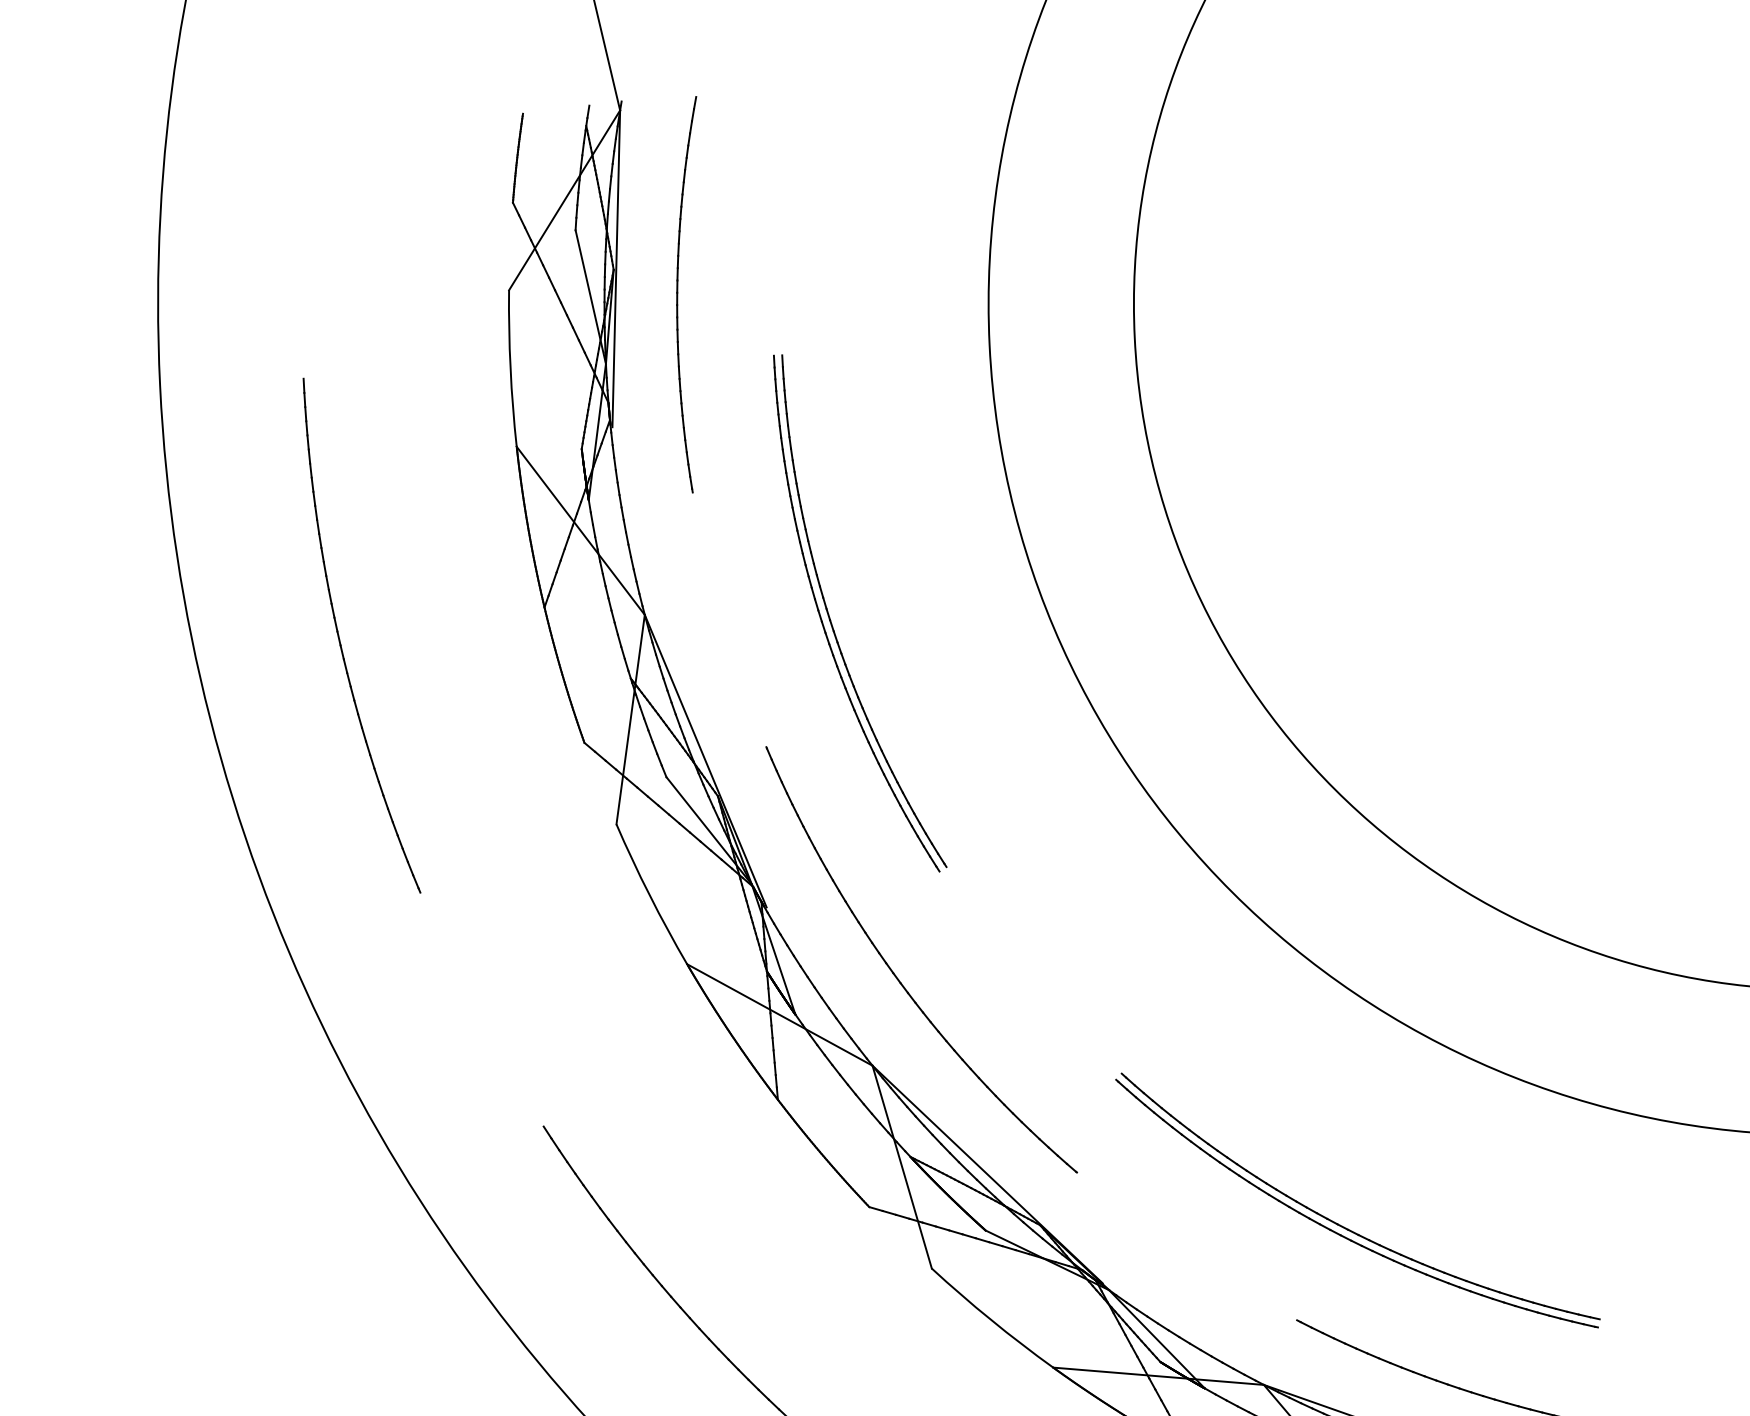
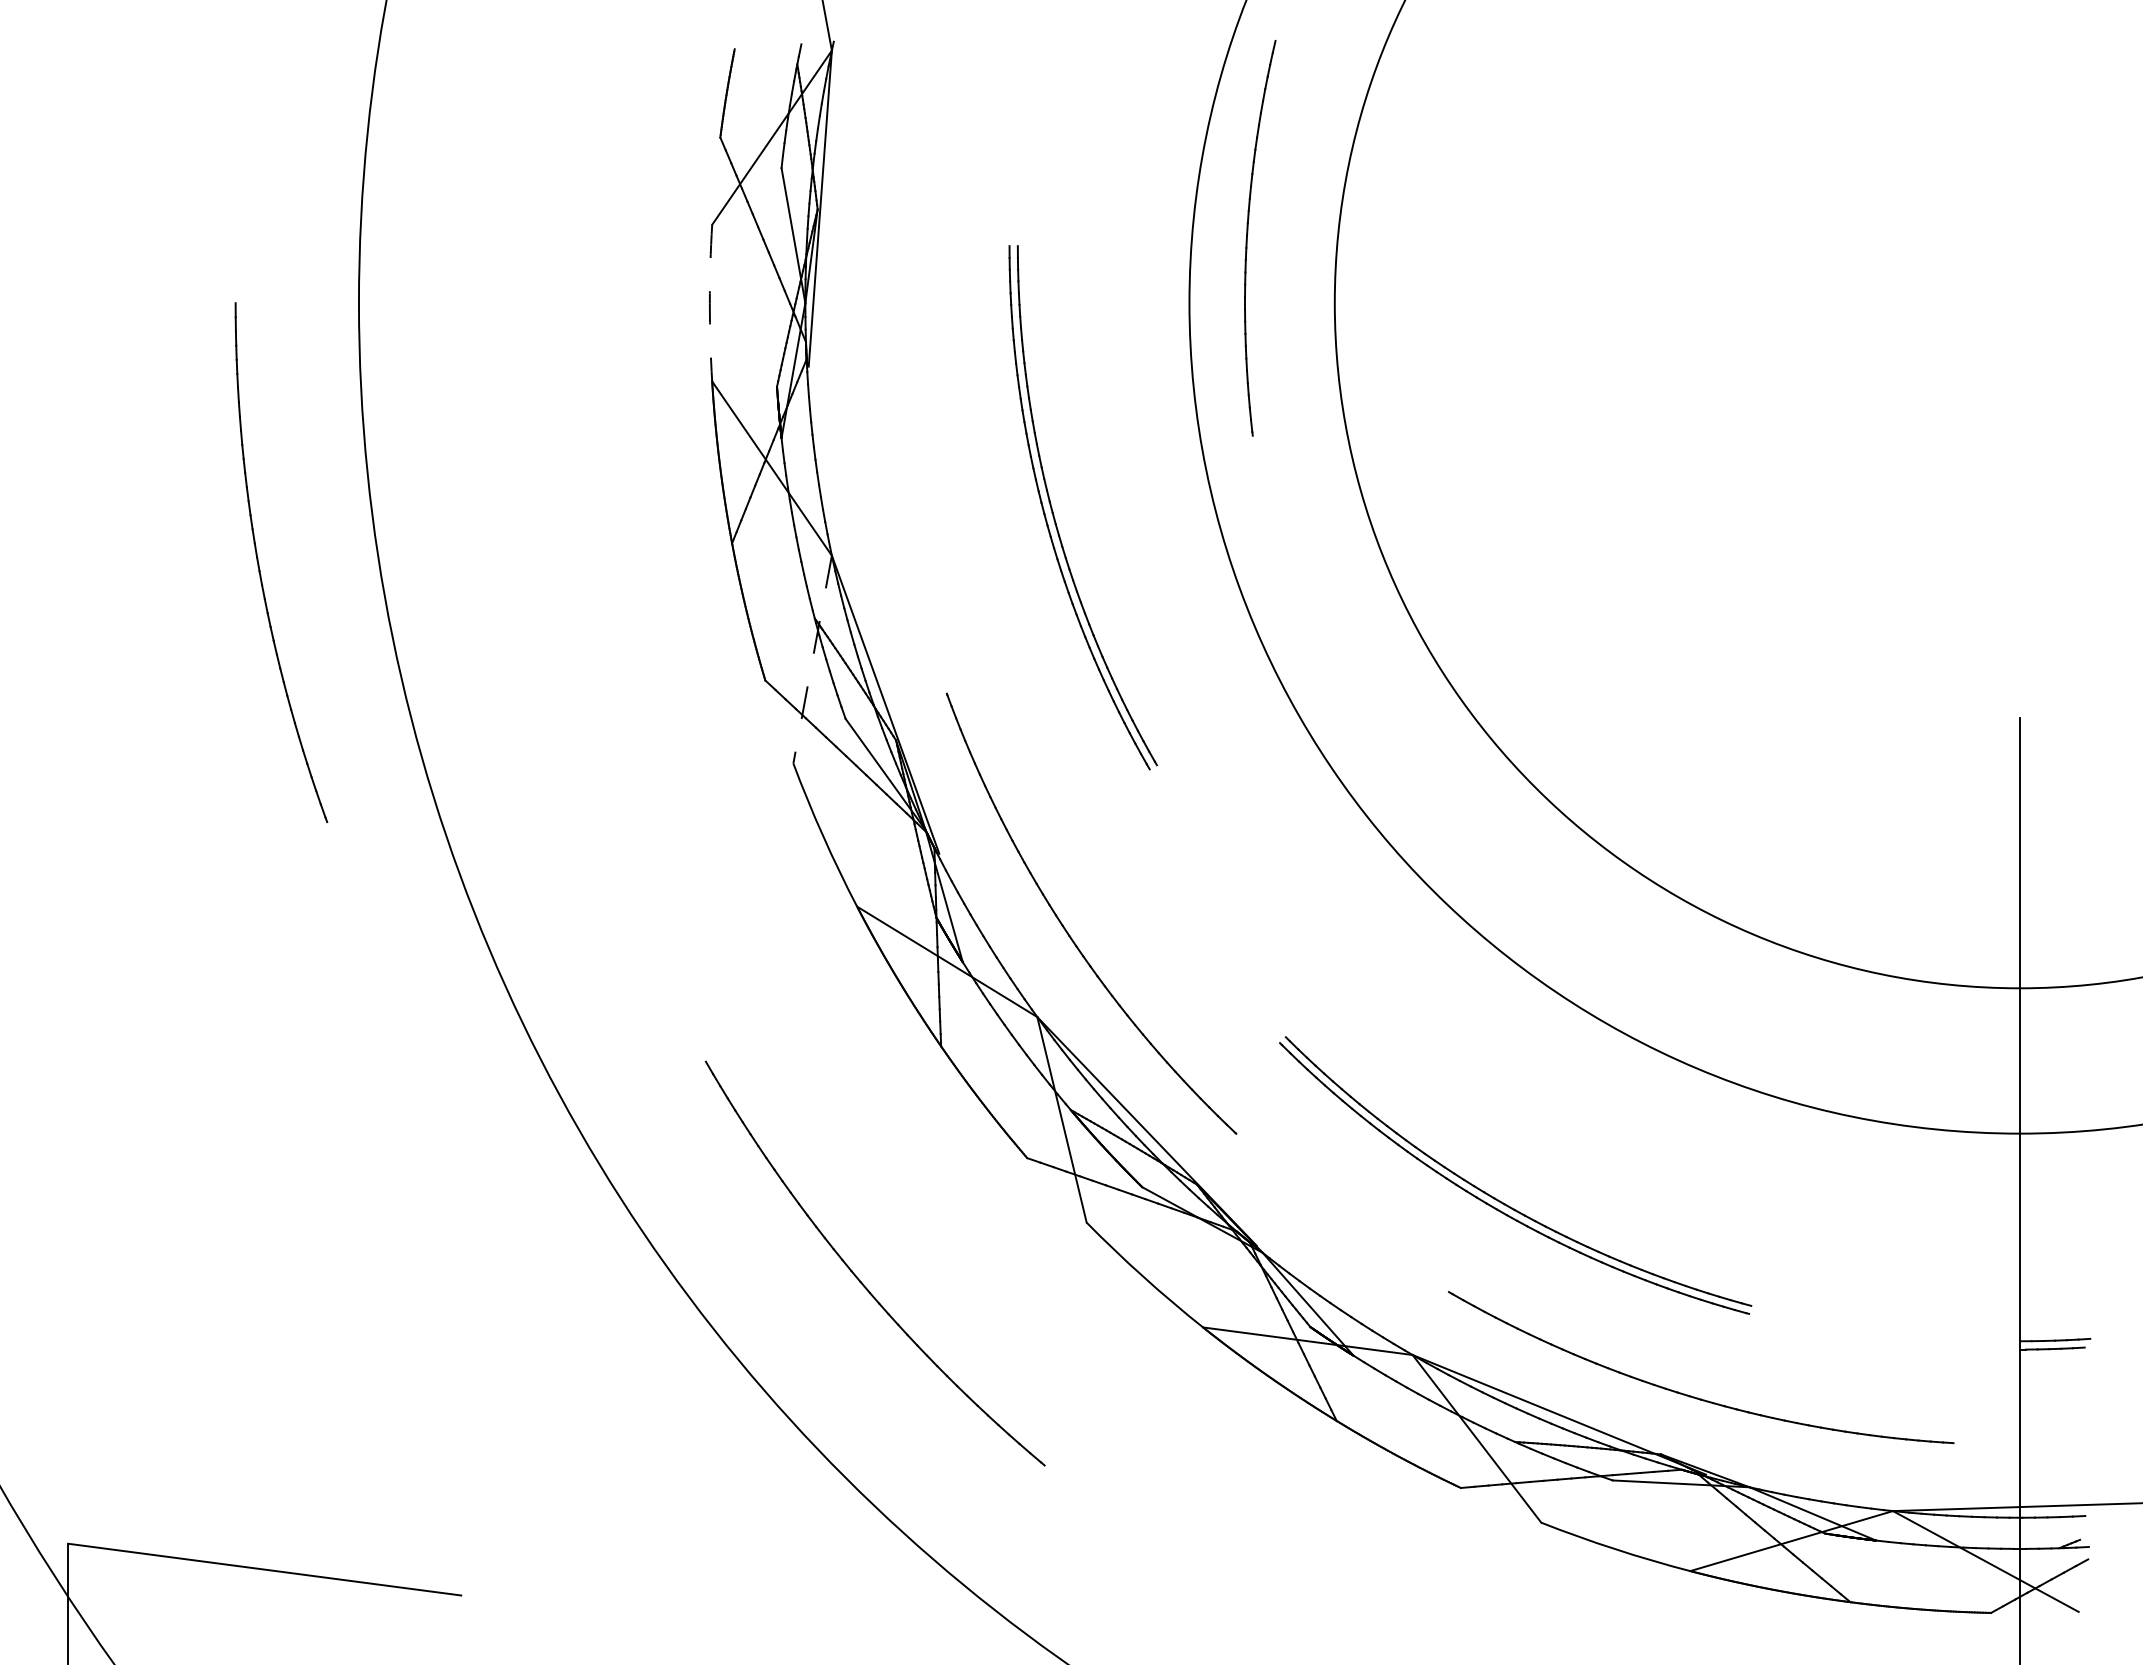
part: (678, 290) -> (1248, 233), moved
arc: (510, 369) -> (709, 303), solid -> dashed
part: (831, 621) -> (1054, 514), moved
part: (340, 637) -> (259, 563), moved
line: (630, 719) -> (812, 659), solid -> dashed

